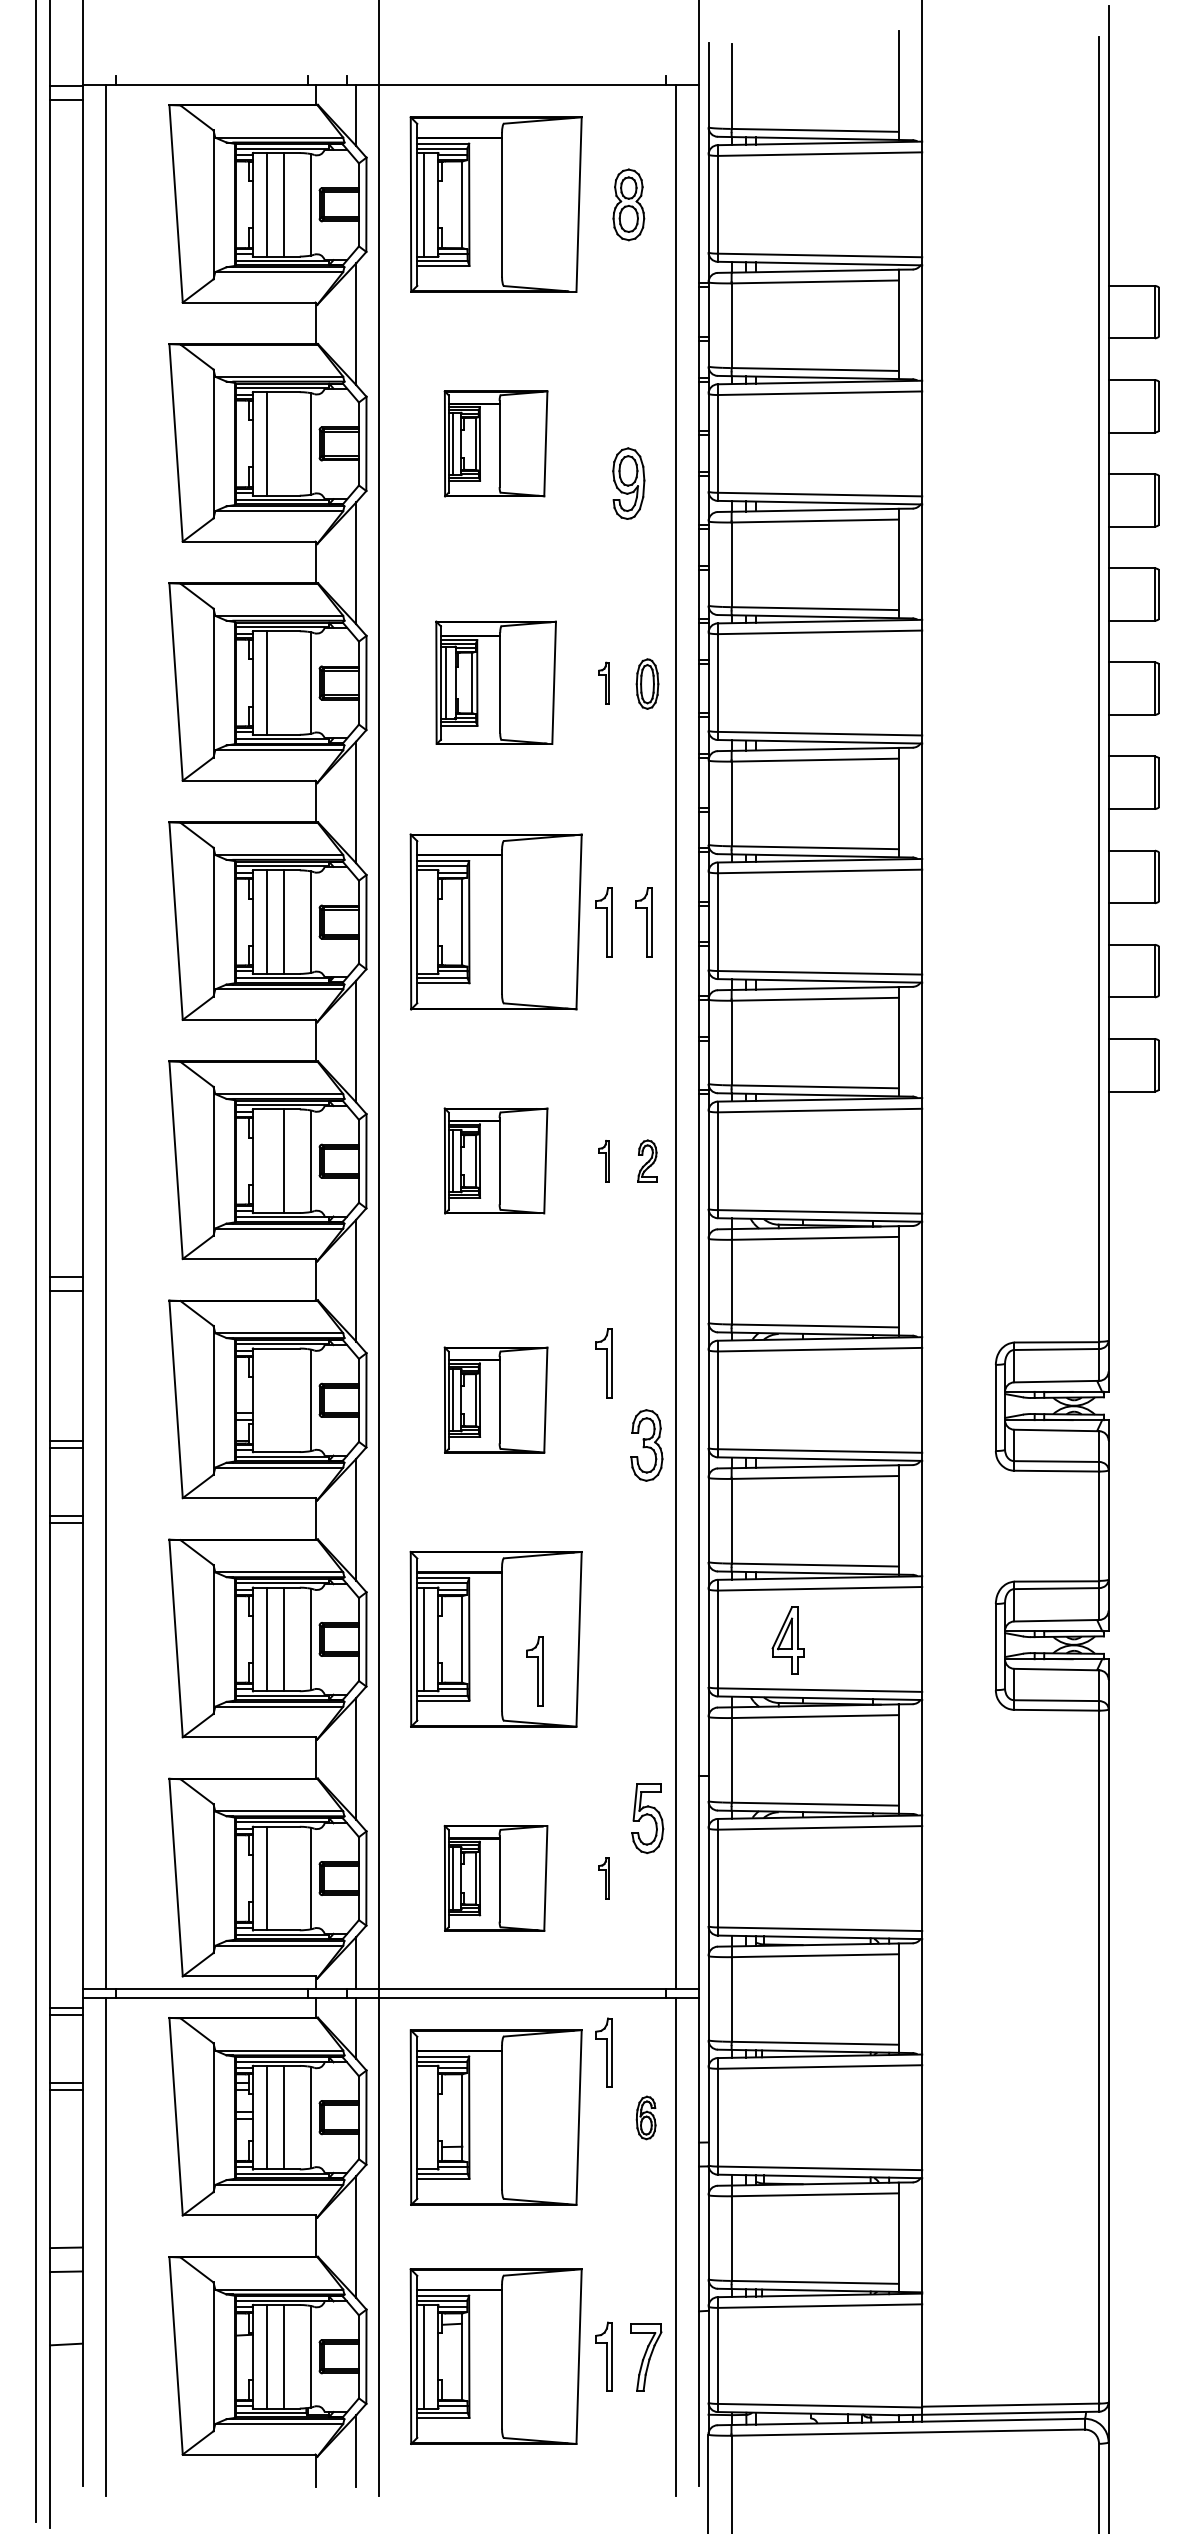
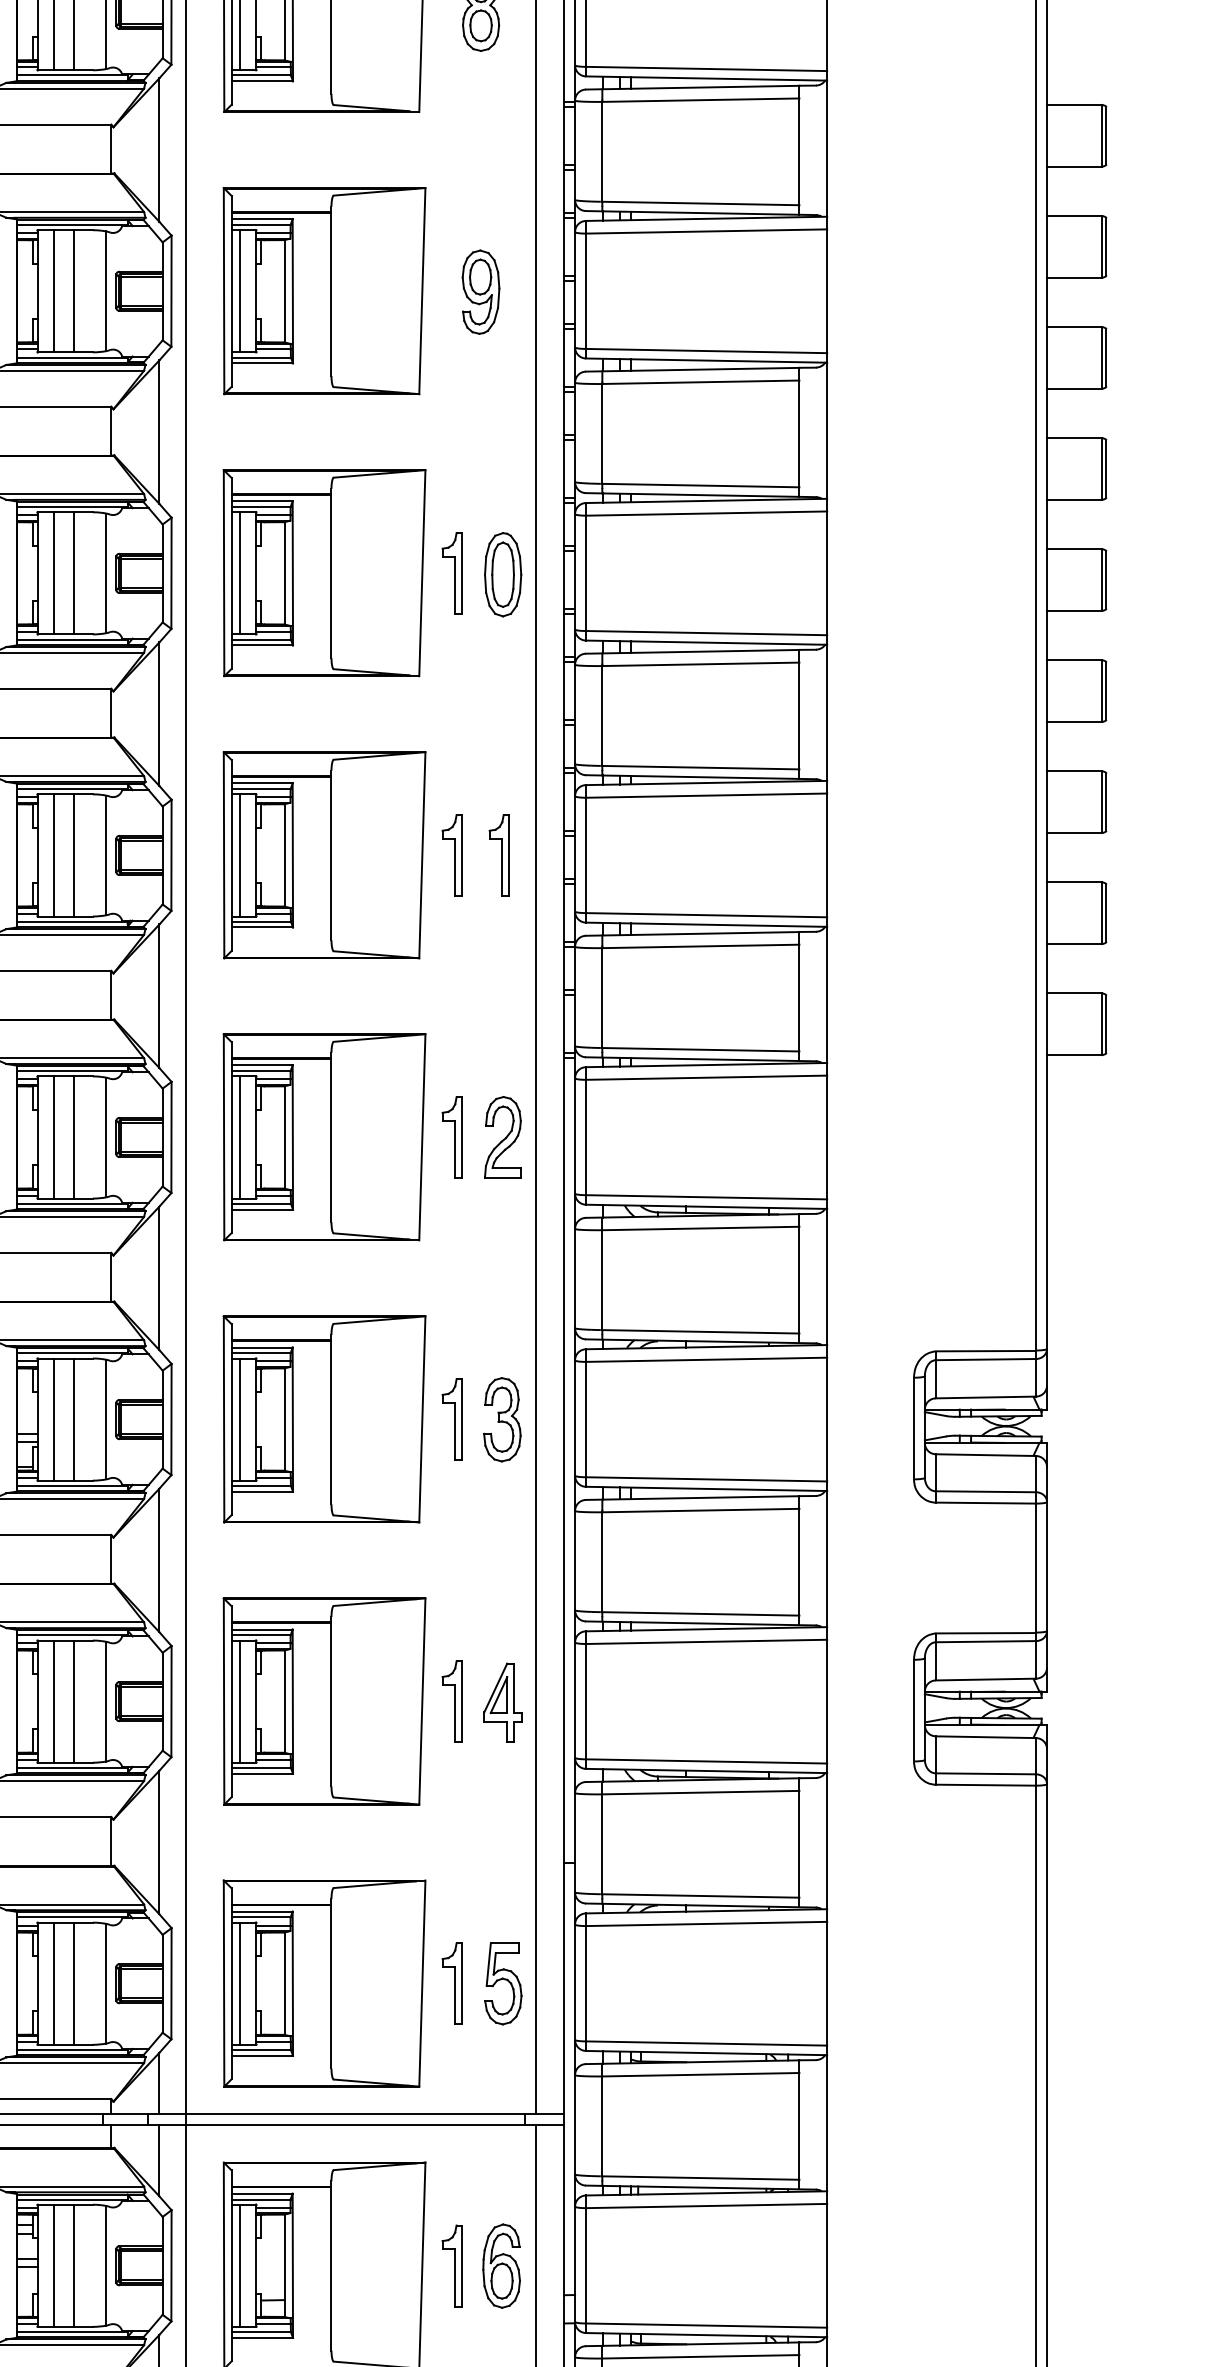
line: (283, 443) -> (73, 290), added
part: (495, 443) -> (323, 290), size x1.67
part: (628, 483) -> (480, 291), moved
line: (283, 682) -> (73, 572), added
part: (495, 682) -> (323, 572), size x1.43
part: (603, 683) -> (451, 573), size x1.67
part: (647, 683) -> (503, 573), size x1.43
line: (424, 921) -> (240, 854), added
part: (495, 1160) -> (323, 1136), size x1.67
part: (647, 1160) -> (503, 1136), size x1.67
line: (266, 1161) -> (53, 1137), added
part: (603, 1161) -> (451, 1137), size x1.67
part: (603, 1363) -> (451, 1419), moved
part: (495, 1399) -> (323, 1418), size x1.67
line: (266, 1400) -> (53, 1419), added
line: (283, 1400) -> (73, 1419), added
part: (646, 1445) -> (501, 1419), moved
part: (787, 1640) -> (501, 1702), moved
part: (534, 1671) -> (451, 1701), moved
part: (647, 1818) -> (503, 1983), moved
line: (283, 1878) -> (73, 1983), added
part: (495, 1878) -> (323, 1983), size x1.67
part: (603, 1878) -> (451, 1983), size x1.67
part: (603, 2052) -> (451, 2265), moved
line: (424, 2117) -> (240, 2265), added
part: (645, 2117) -> (500, 2265), size x1.67

